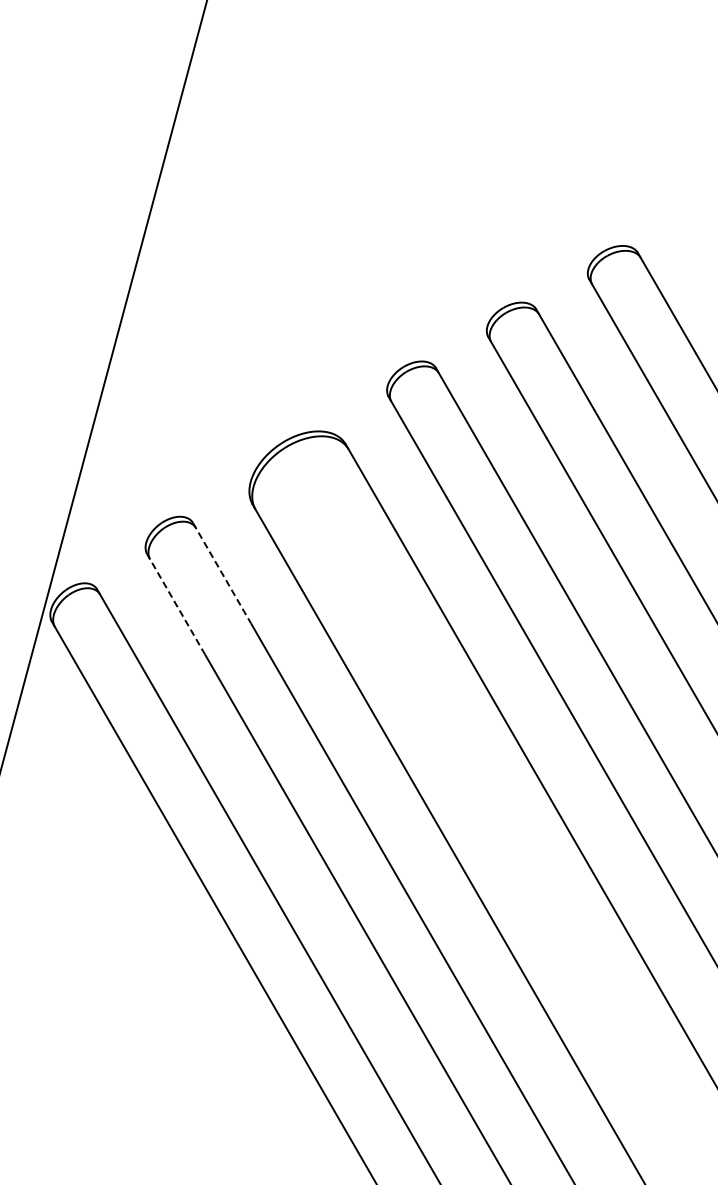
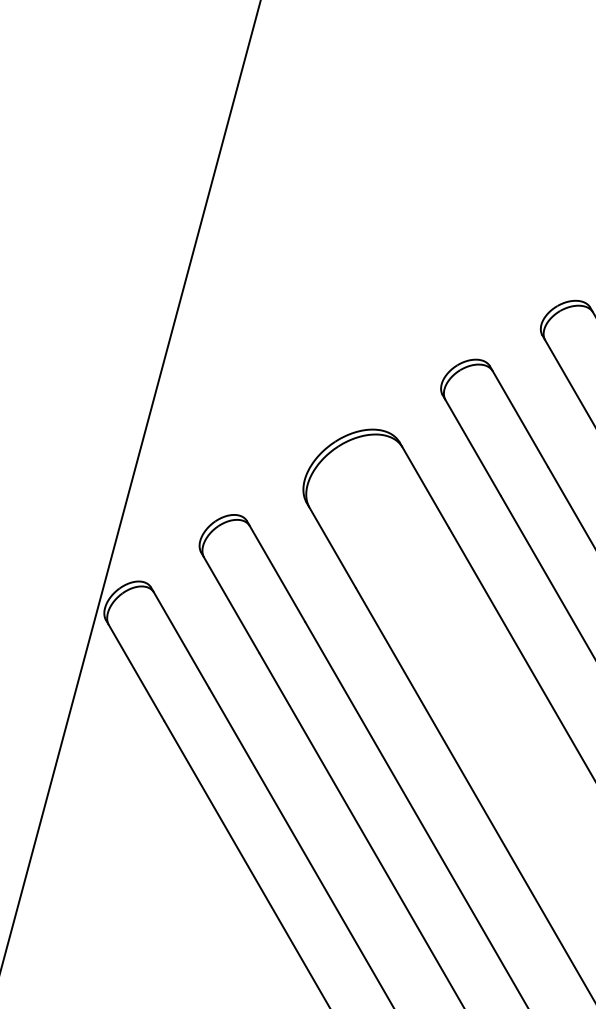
line: (222, 573) -> (276, 571), dashed -> solid
line: (176, 604) -> (230, 602), dashed -> solid

